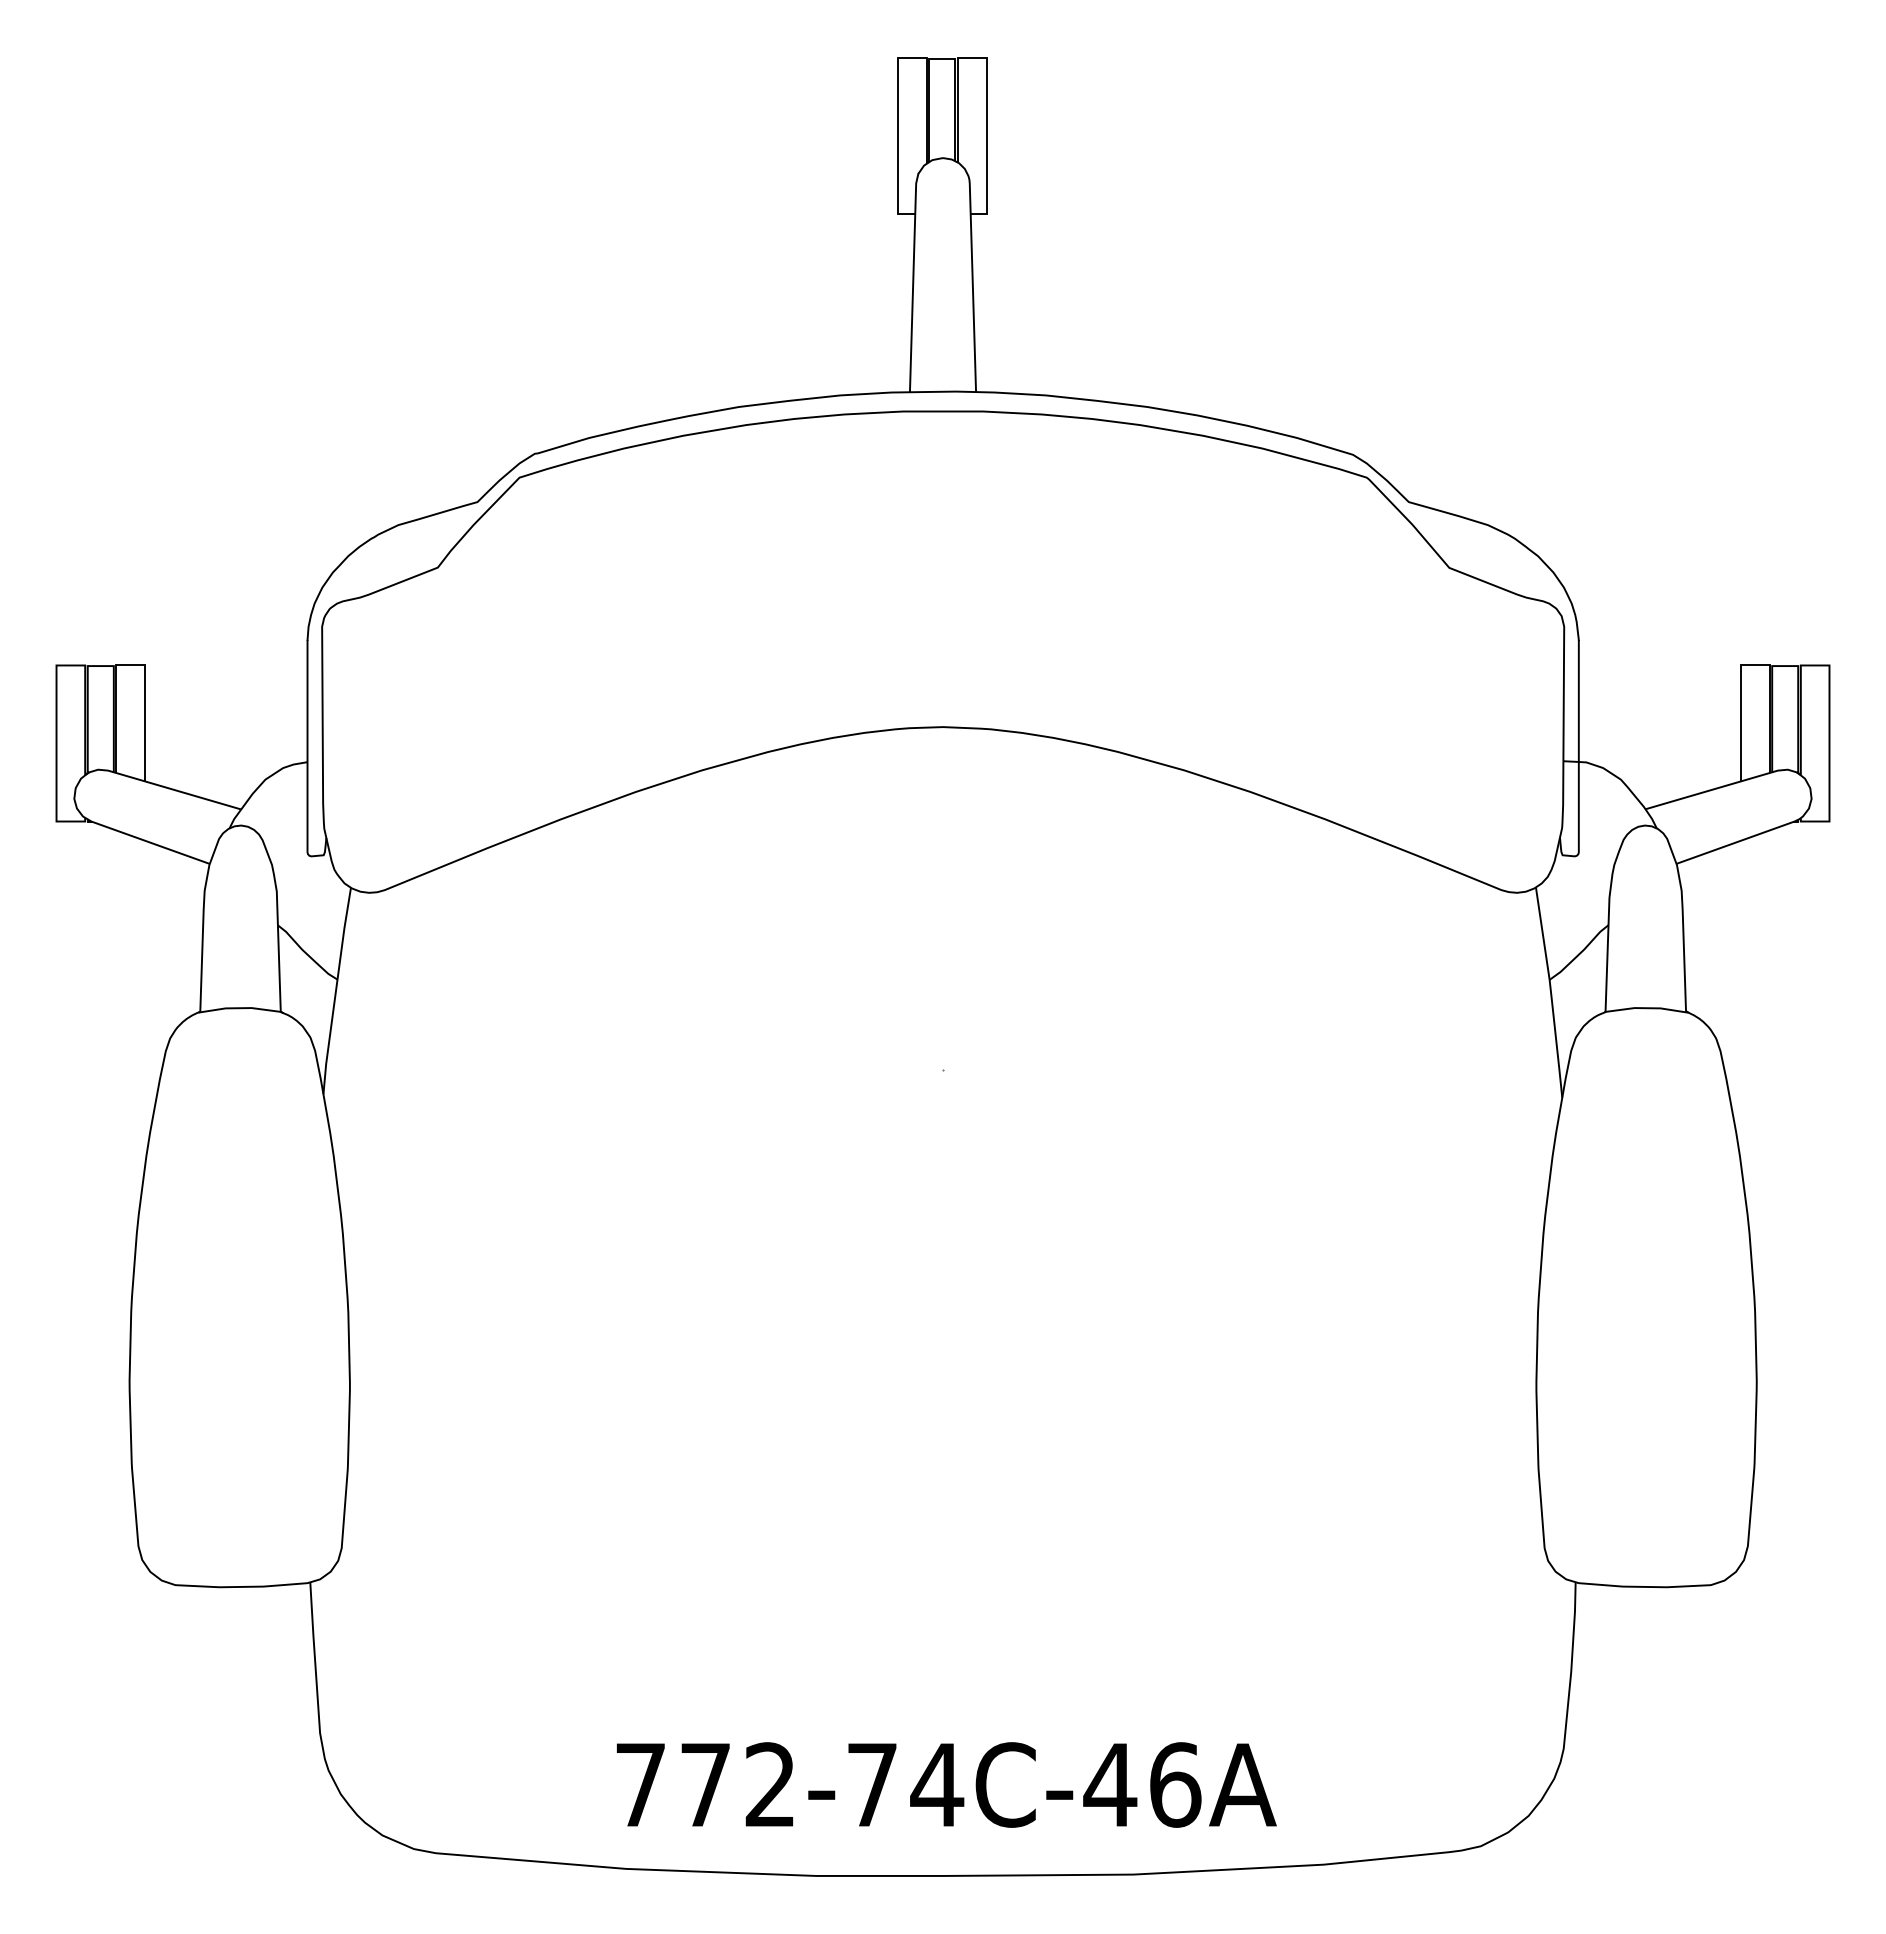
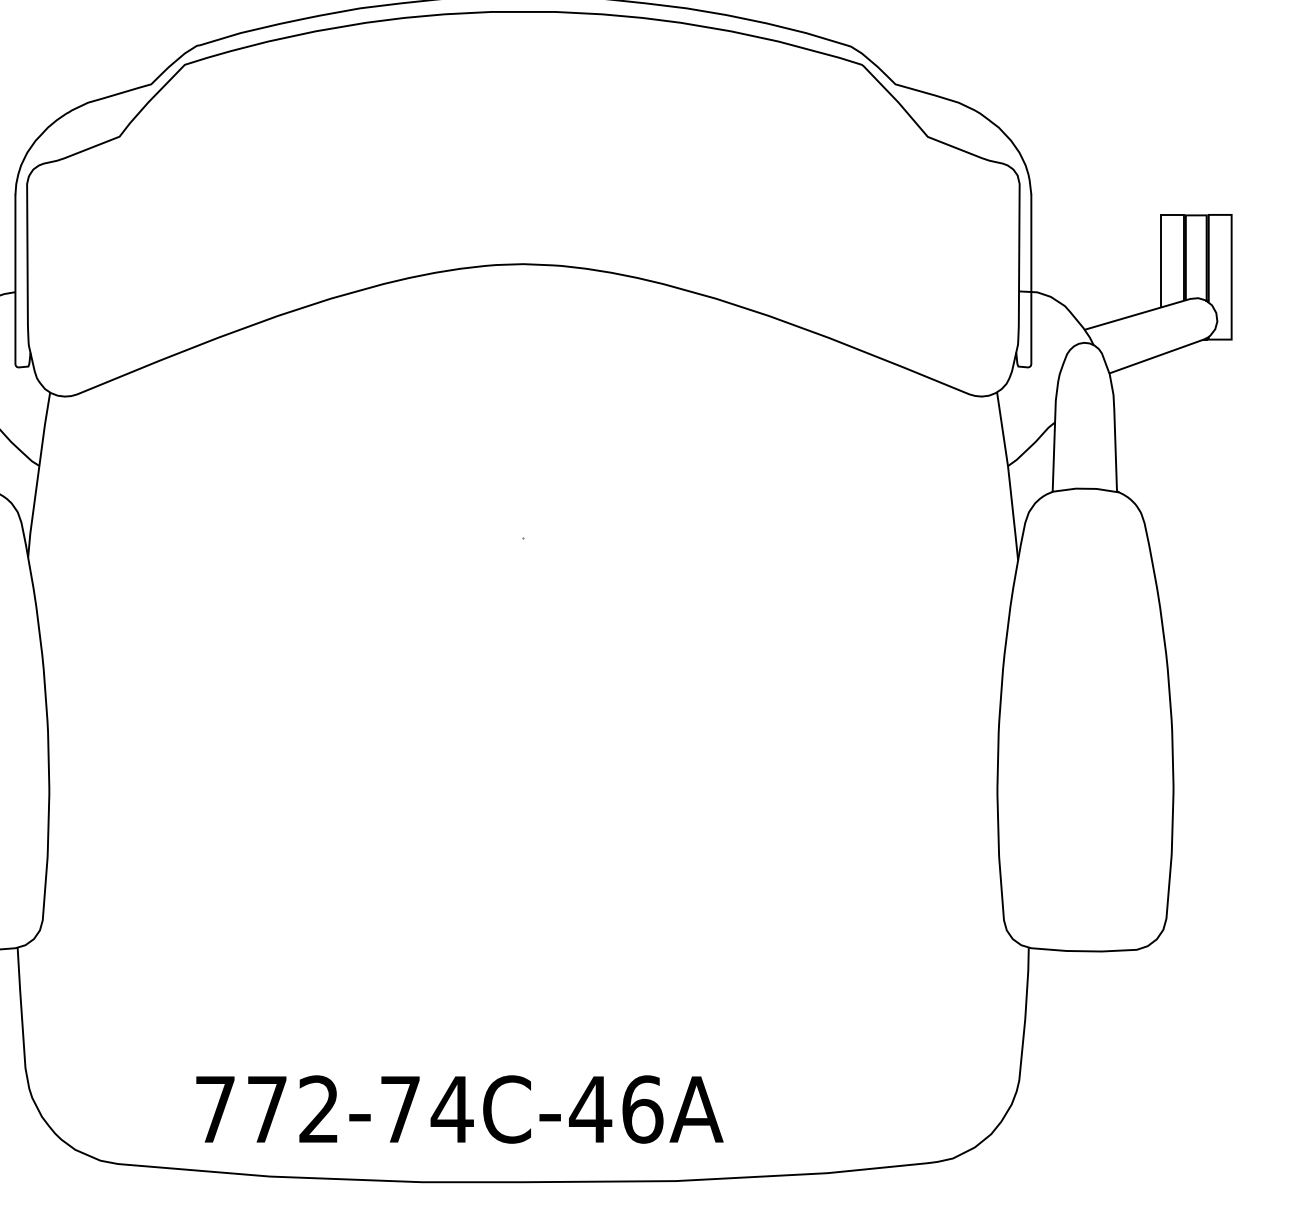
text: (946, 1784) -> (459, 1109), moved

